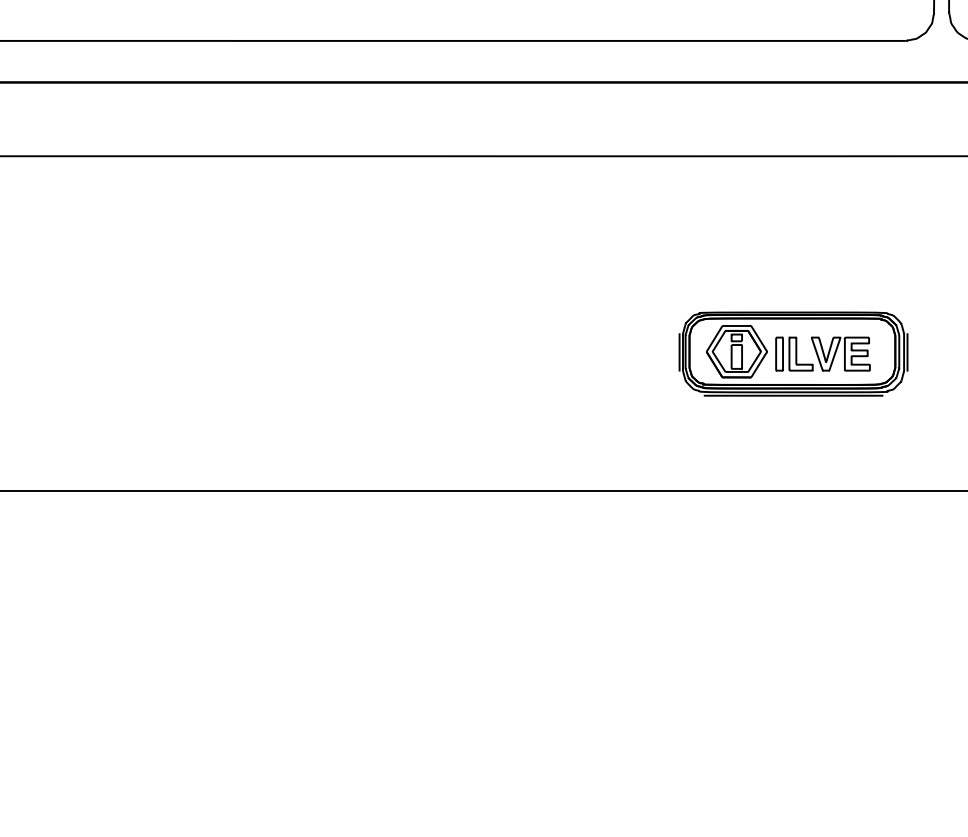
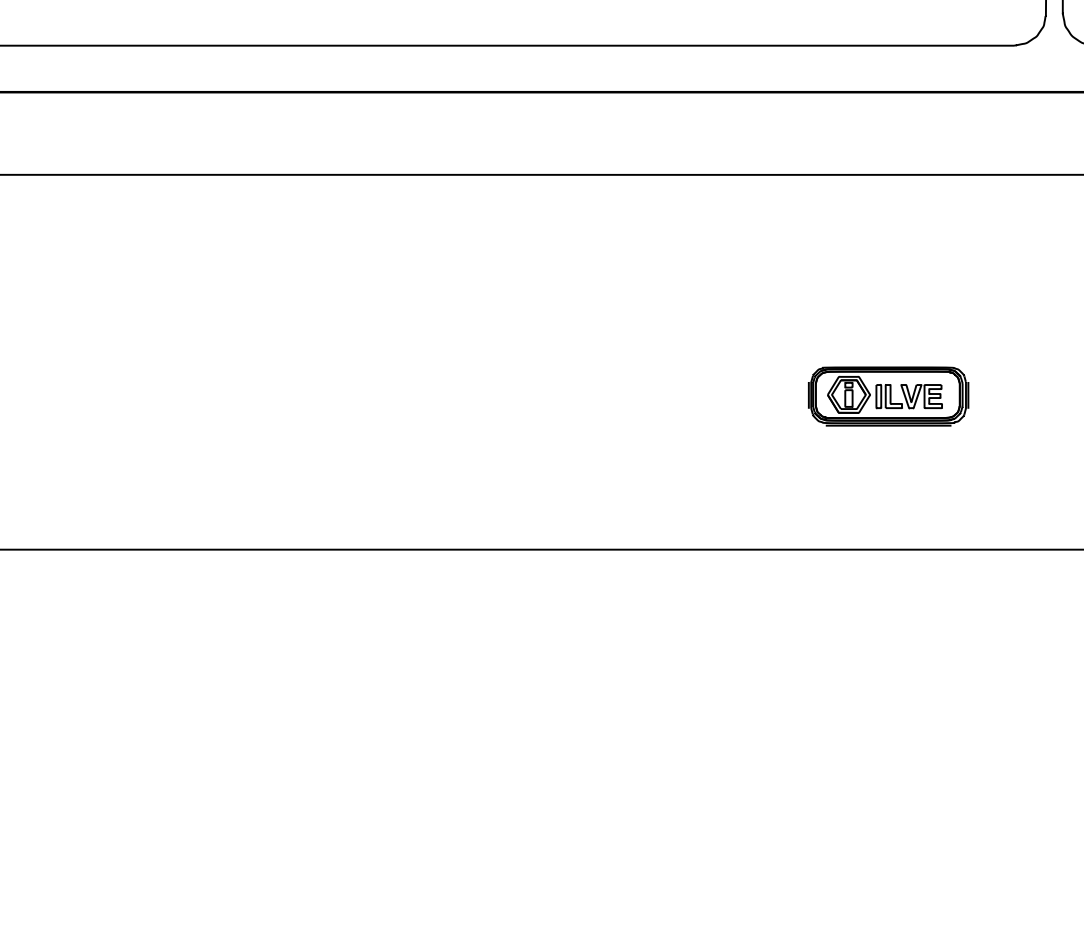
part: (793, 354) -> (888, 396), size x0.62

